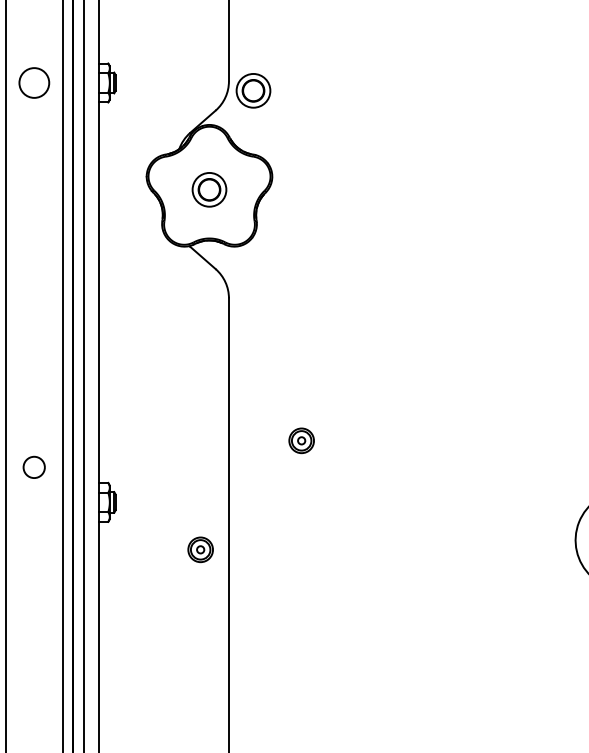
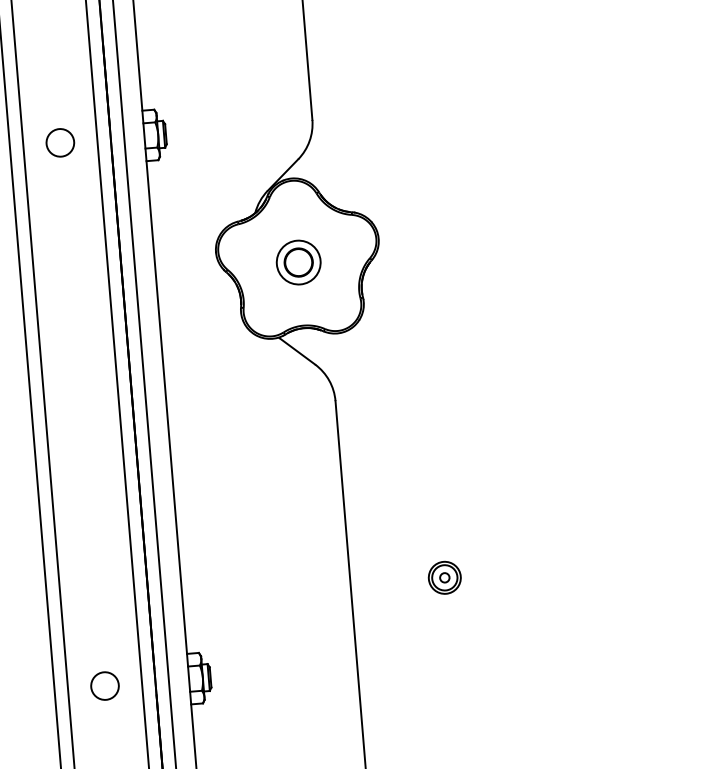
circle: (33, 82) -> (59, 142), size x0.71
part: (253, 90) -> (345, 129), removed
circle: (33, 466) -> (103, 684), moved
part: (200, 549) -> (325, 729), removed

